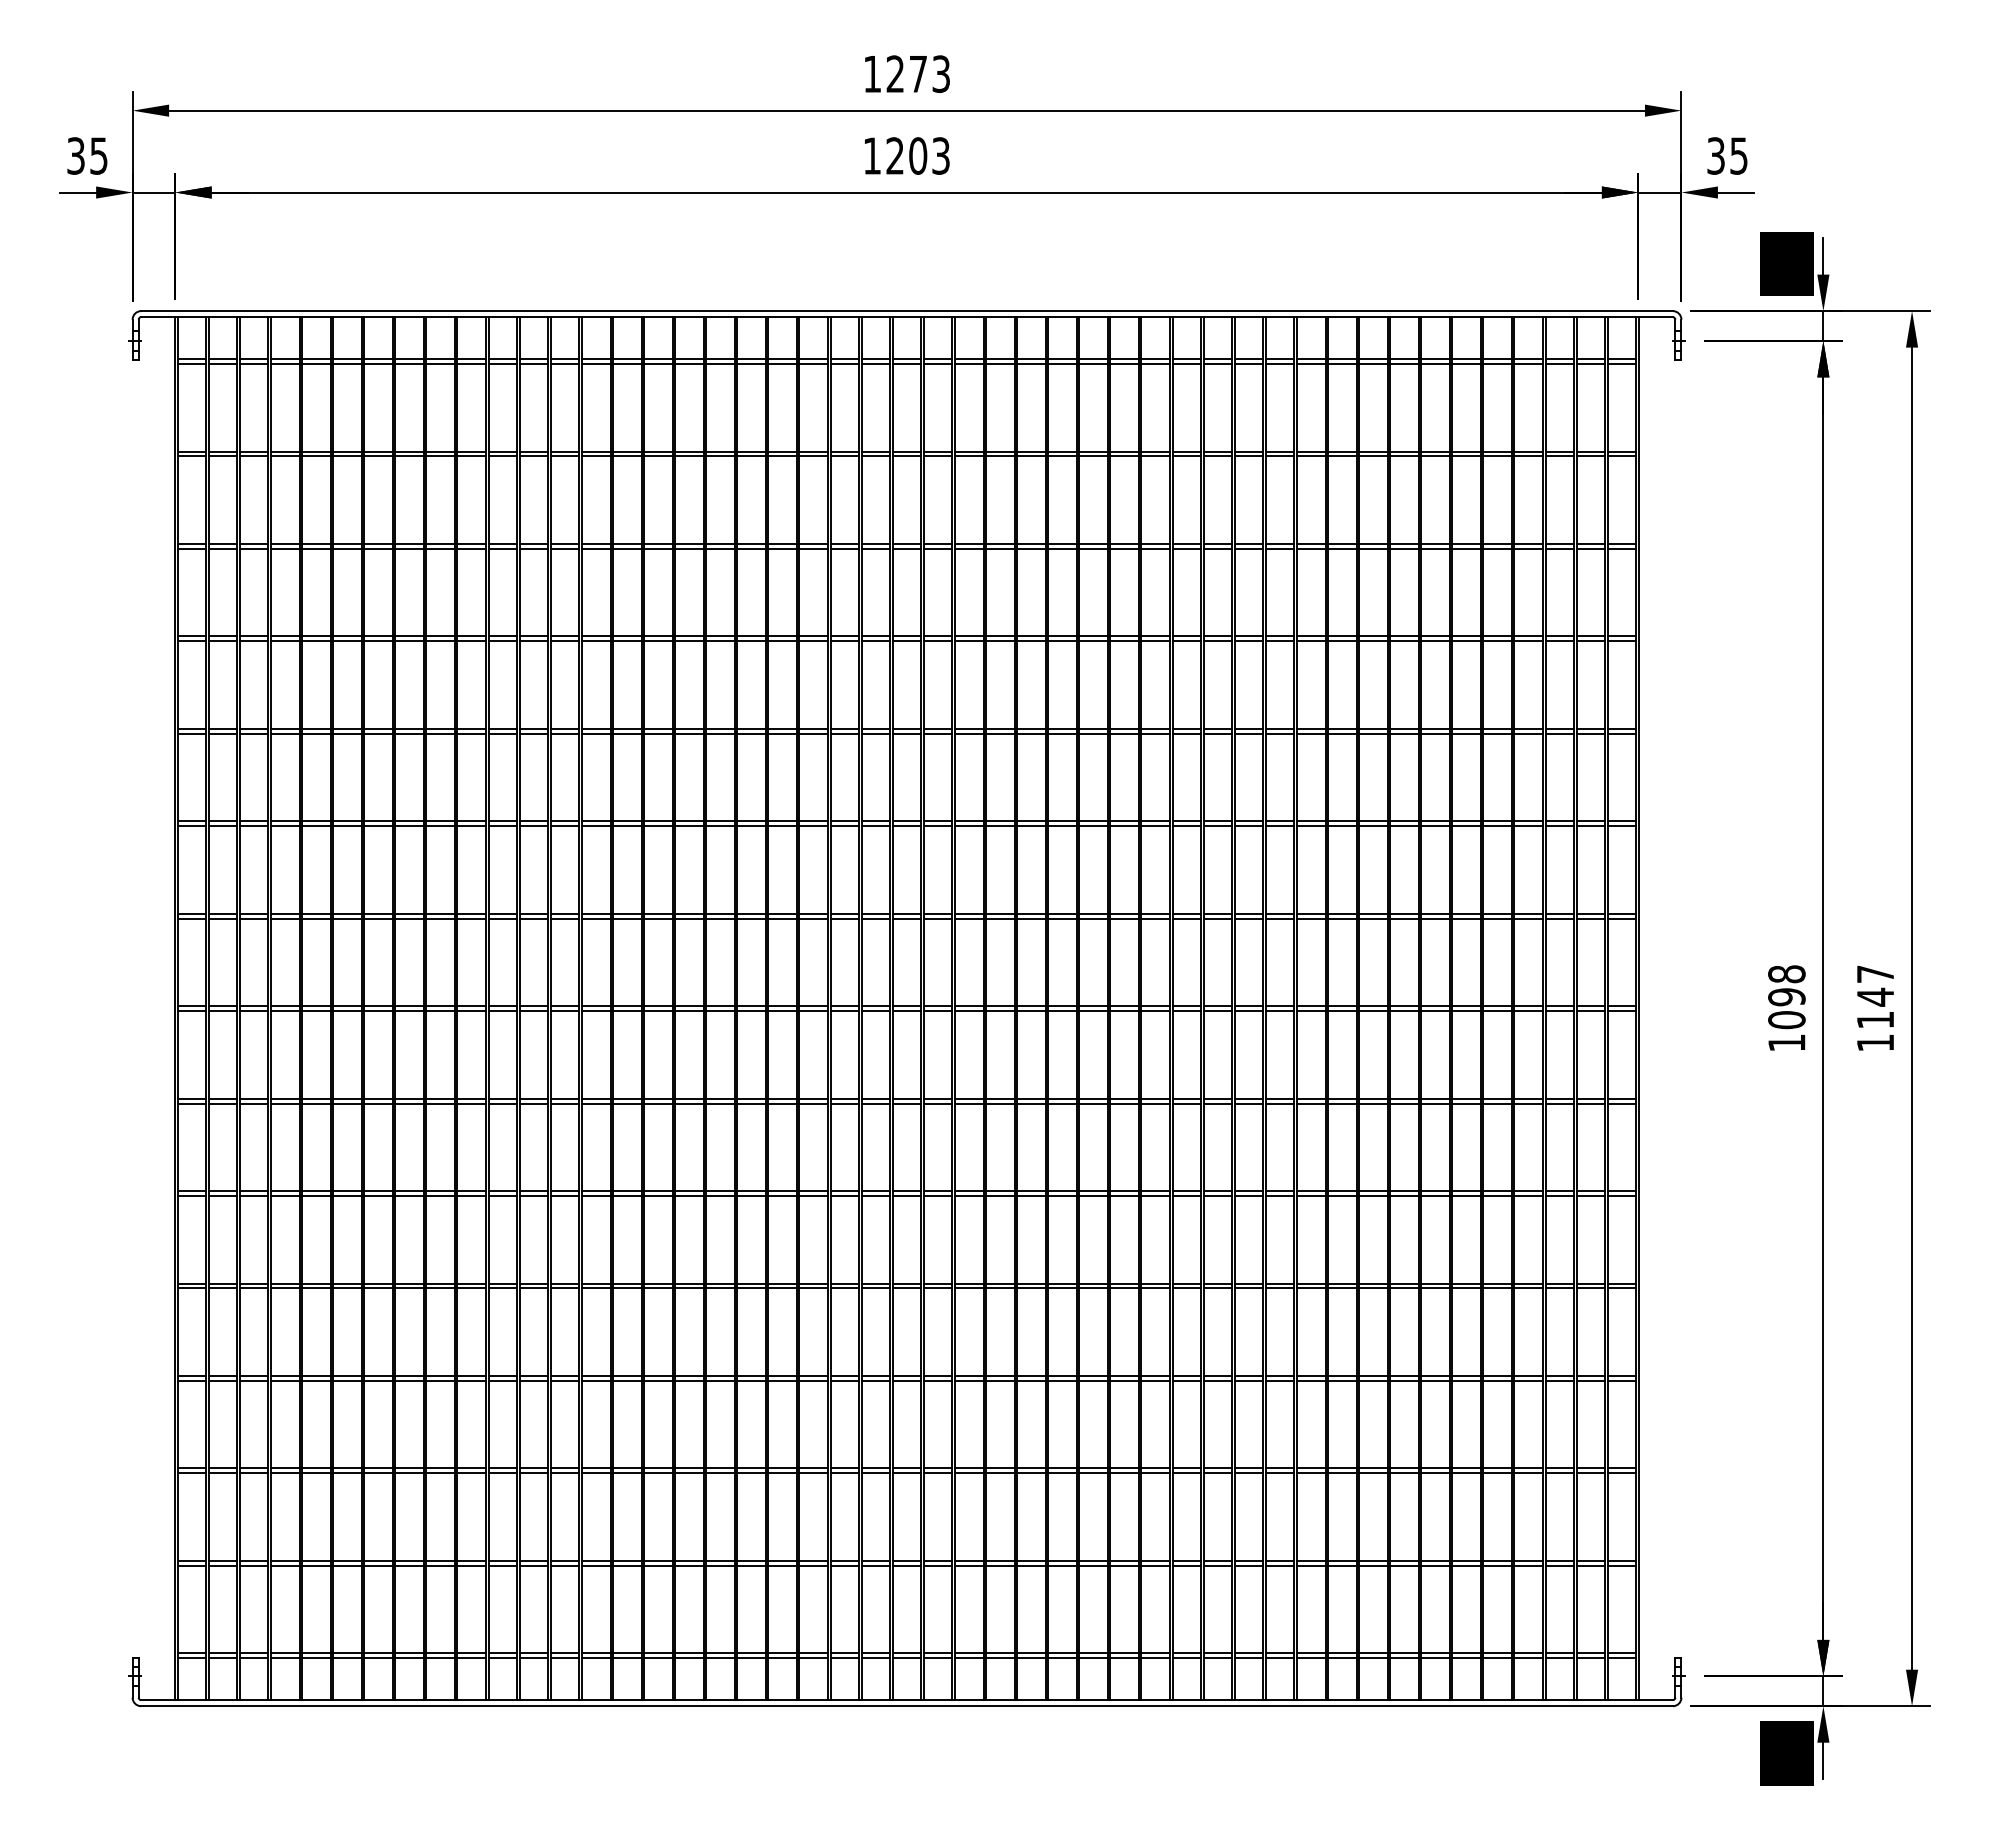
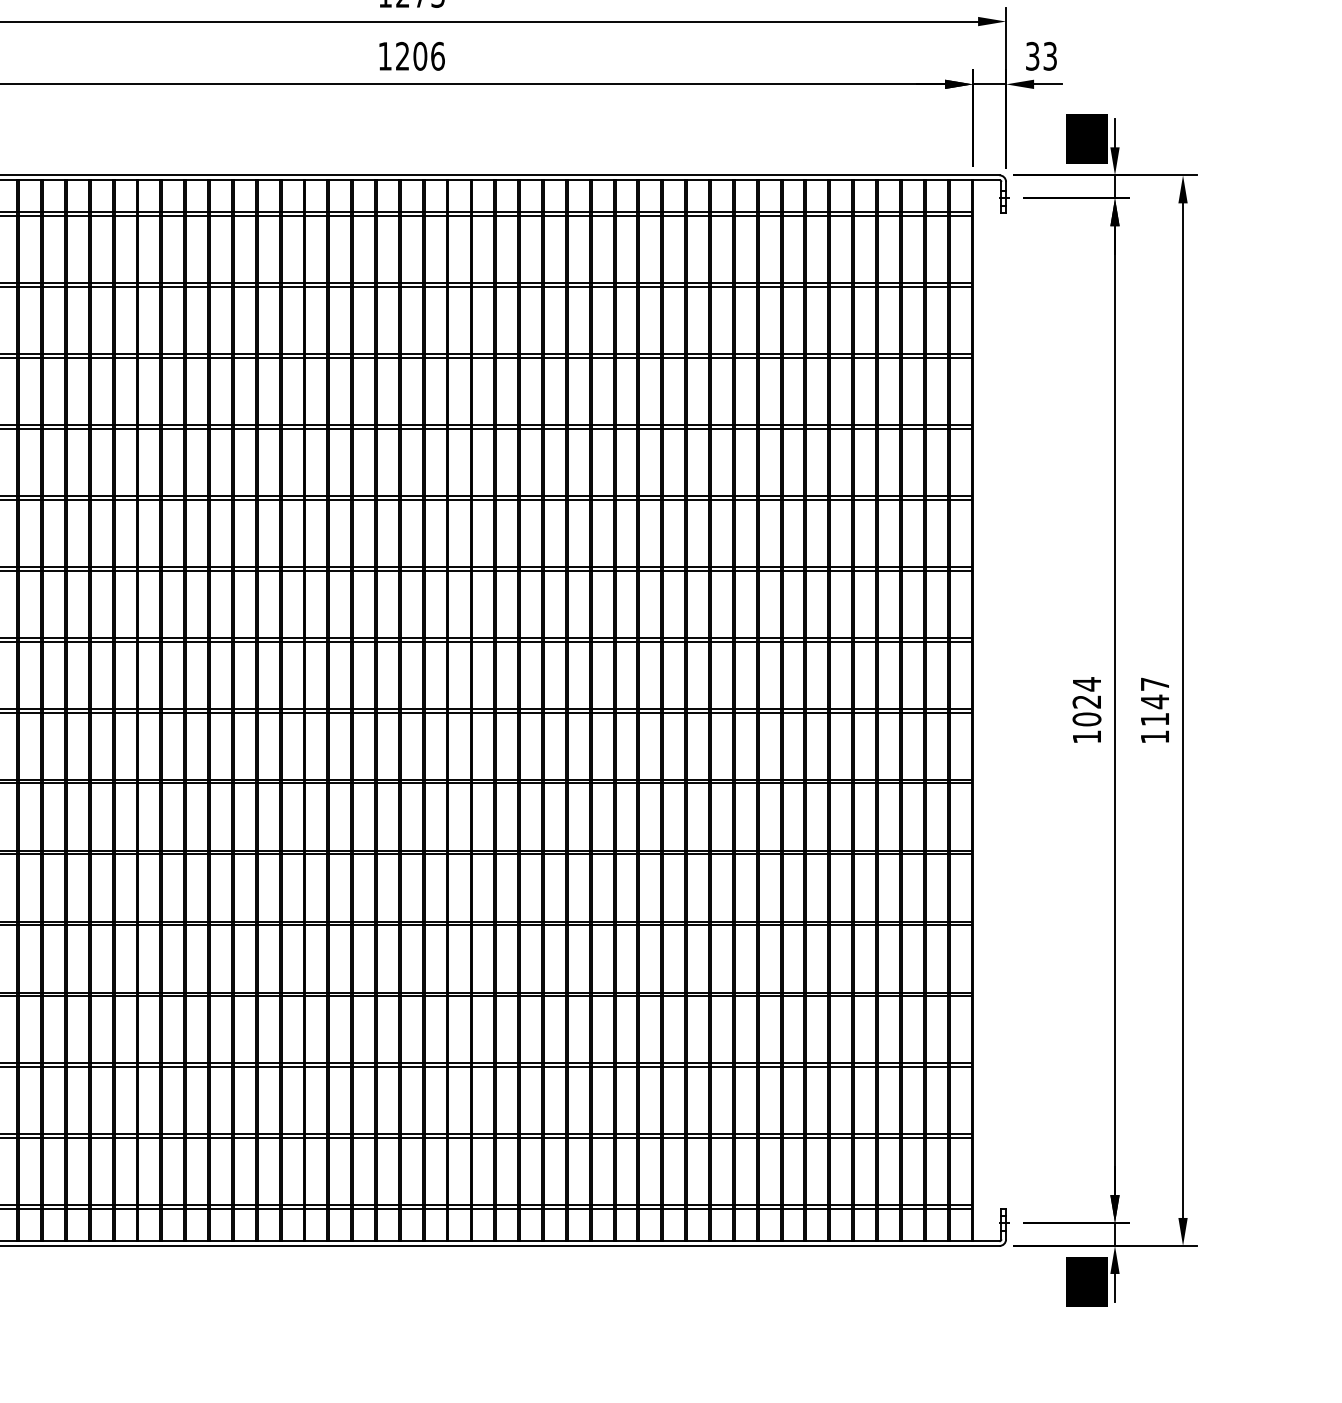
text: (941, 155) -> (438, 55), 1203 -> 1206
text: (1738, 155) -> (1049, 55), 35 -> 33
text: (1786, 985) -> (1086, 692), 1098 -> 1024

